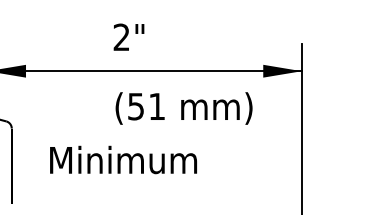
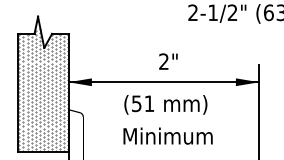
text: (129, 37) -> (168, 61), moved
text: (183, 107) -> (165, 104), moved
text: (122, 158) -> (167, 135), moved

